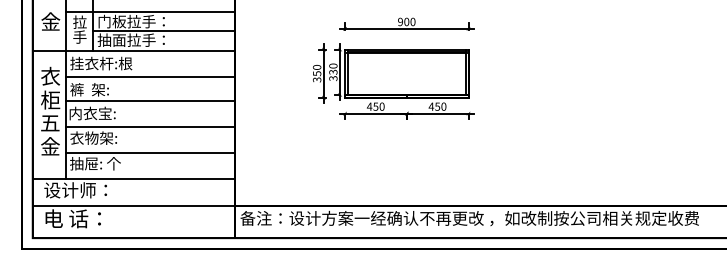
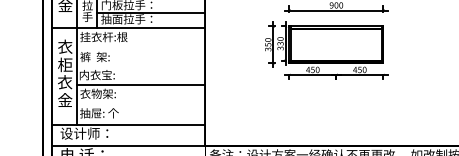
line: (149, 76) -> (140, 46), removed
line: (149, 101) -> (140, 65), removed
text: (49, 122) -> (64, 81), 五 -> 衣
line: (149, 152) -> (140, 104), removed

